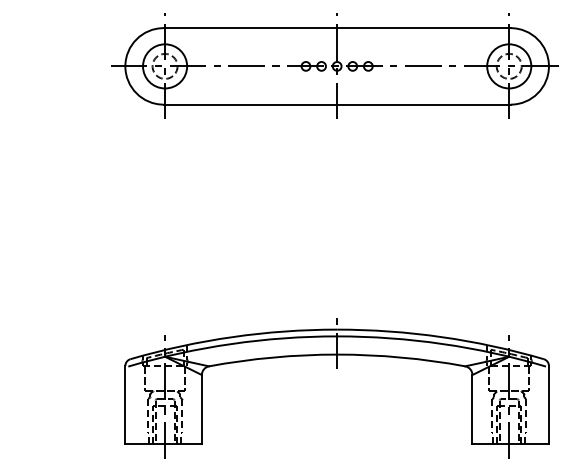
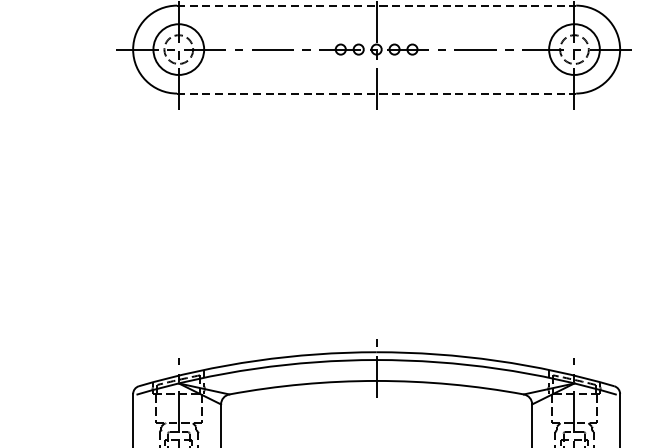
line: (337, 28) -> (377, 6), solid -> dashed
line: (337, 104) -> (377, 93), solid -> dashed

